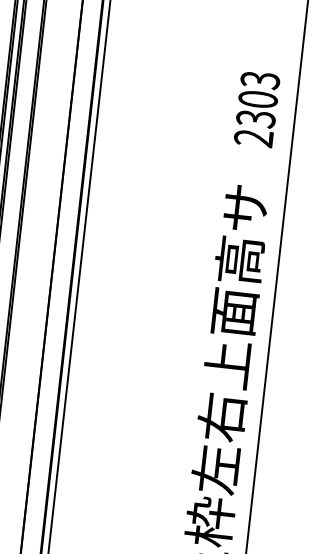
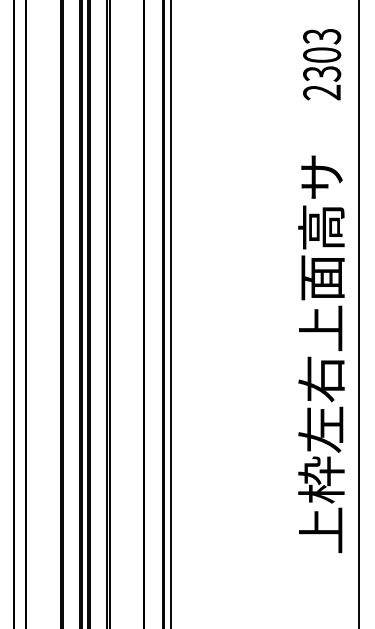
text: (257, 109) -> (322, 64), moved

